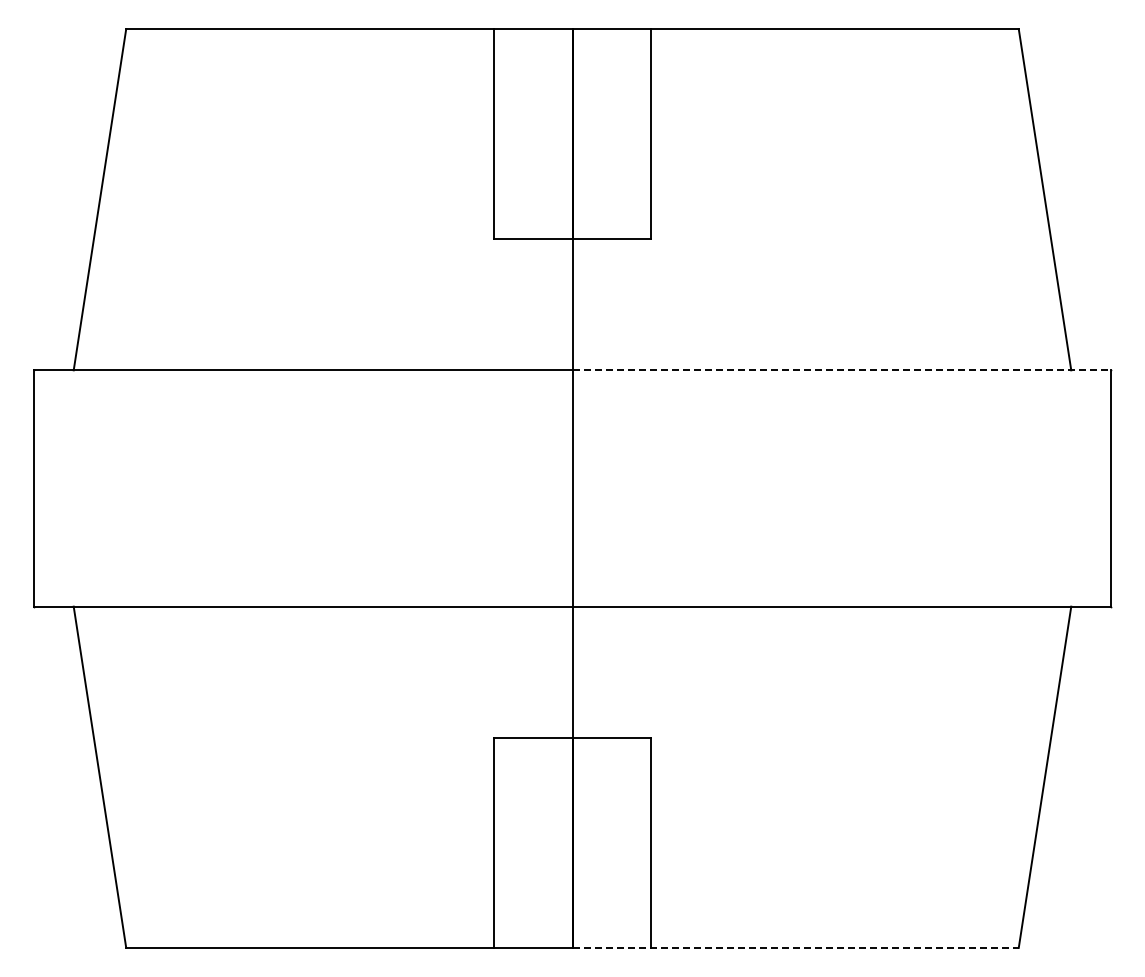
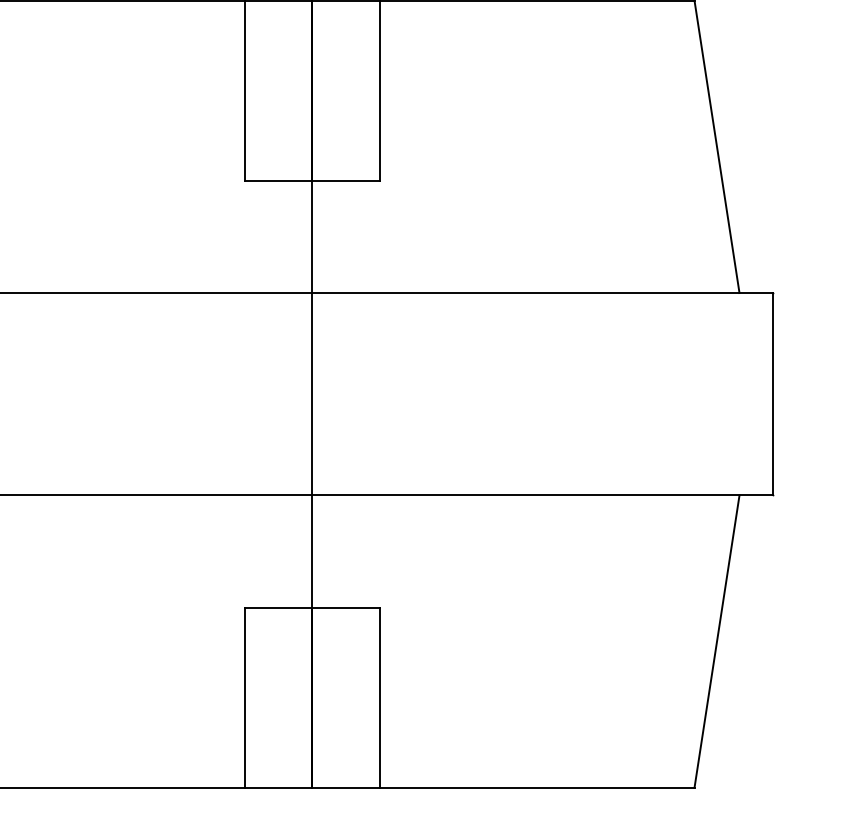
line: (842, 370) -> (543, 293), dashed -> solid
line: (796, 947) -> (504, 787), dashed -> solid

